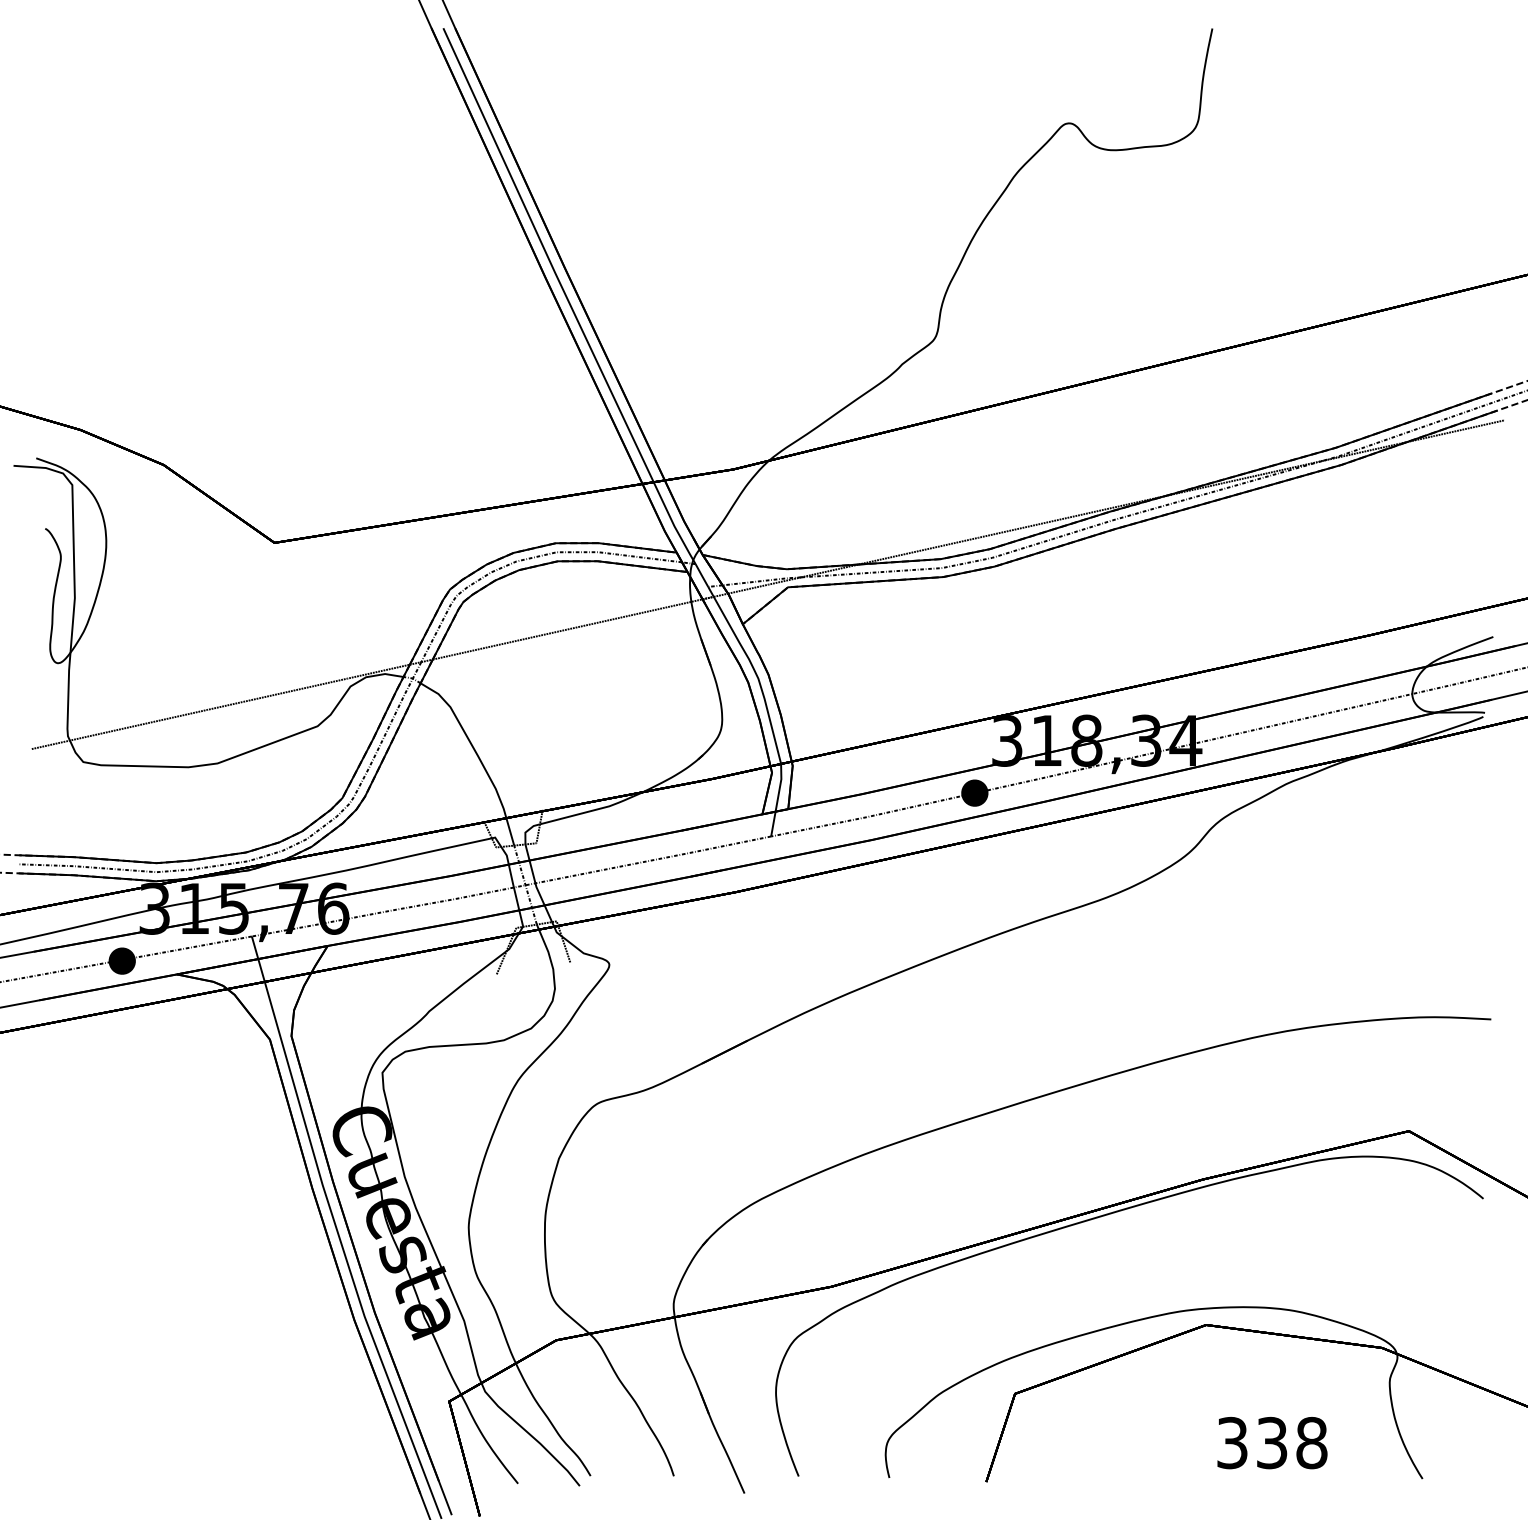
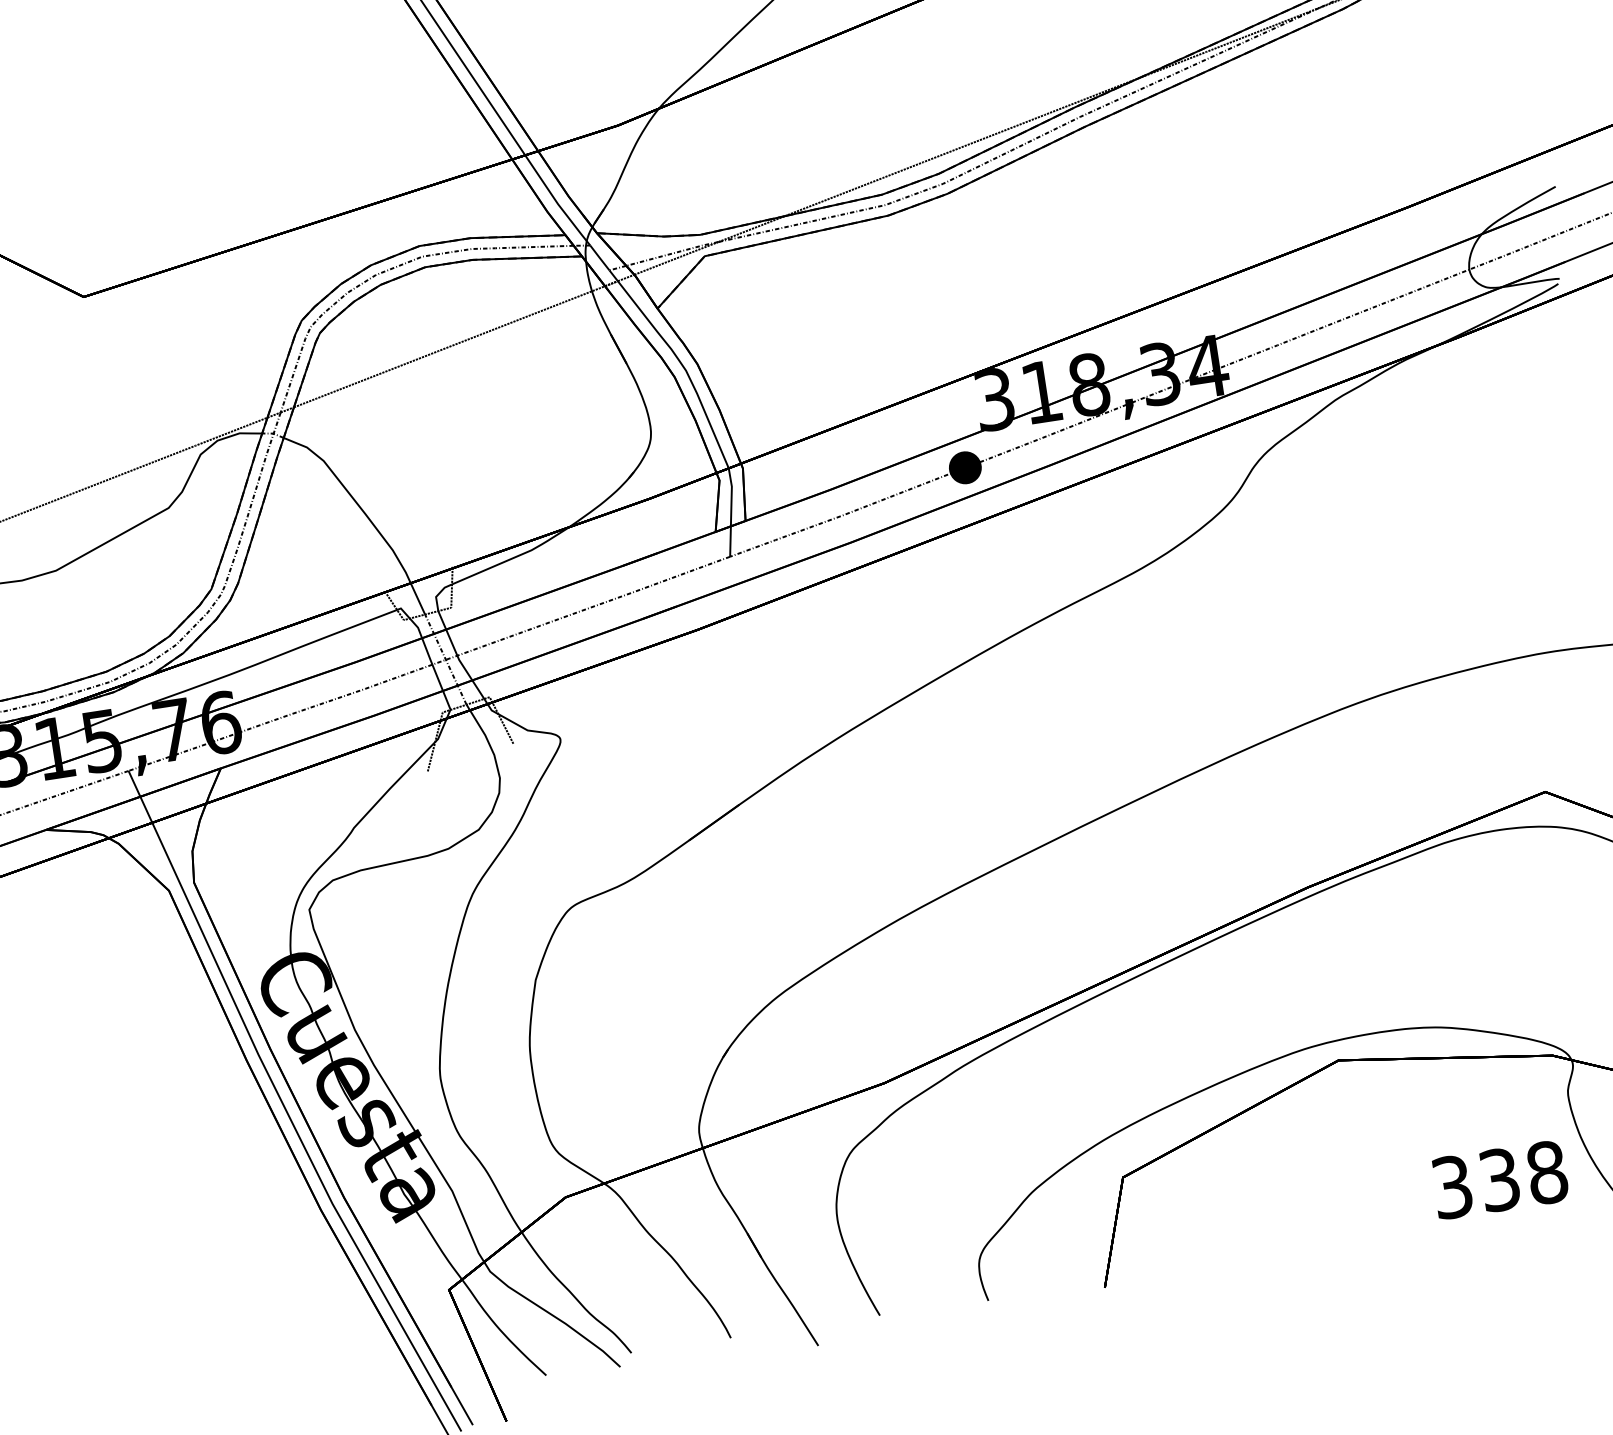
text: (1272, 1443) -> (1500, 1180), moved

